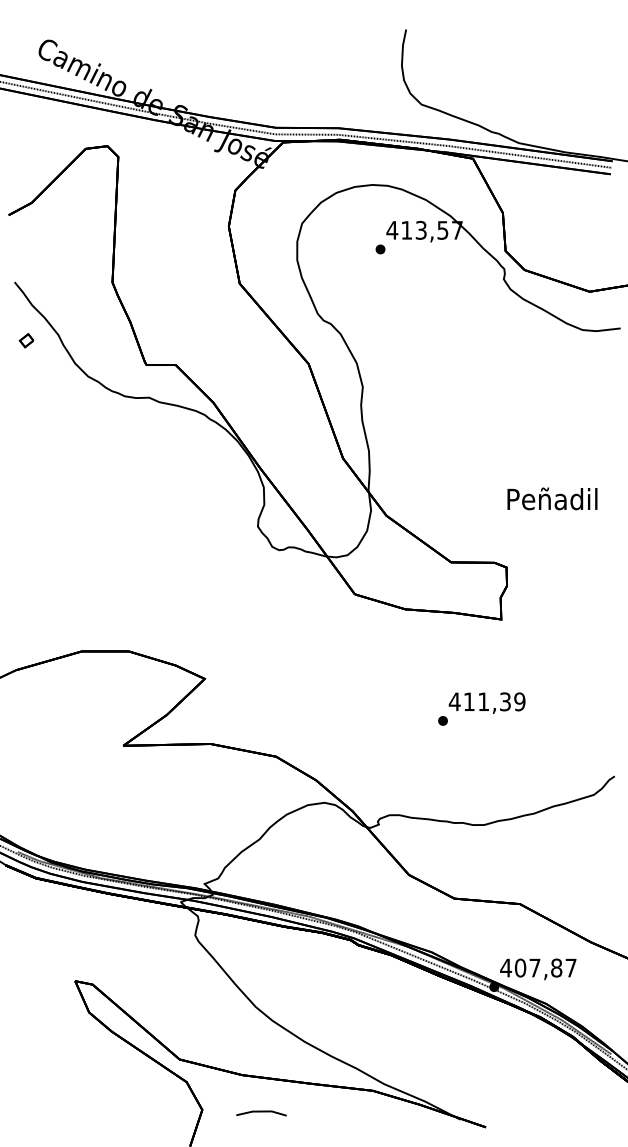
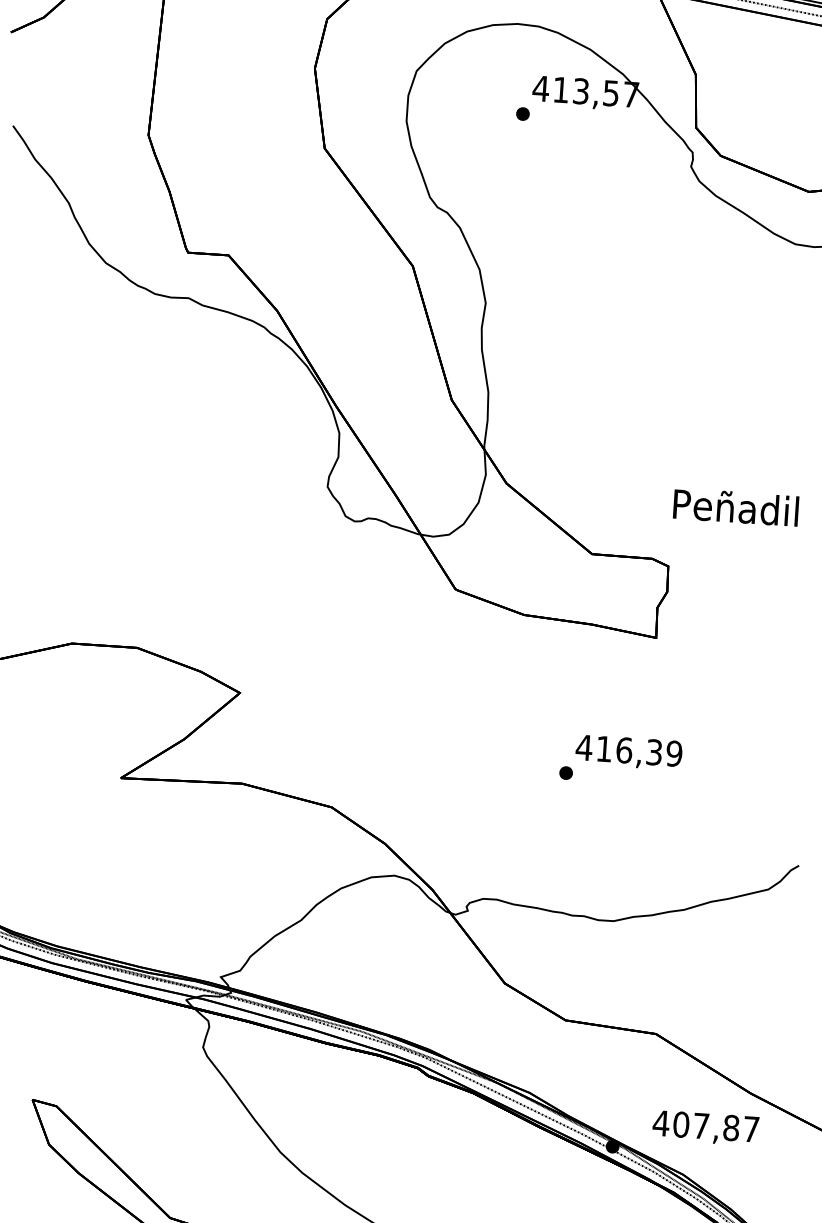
part: (25, 340) -> (22, 207), removed
text: (552, 498) -> (736, 506), moved
text: (483, 701) -> (624, 749), 411,39 -> 416,39
text: (538, 969) -> (706, 1128), moved

